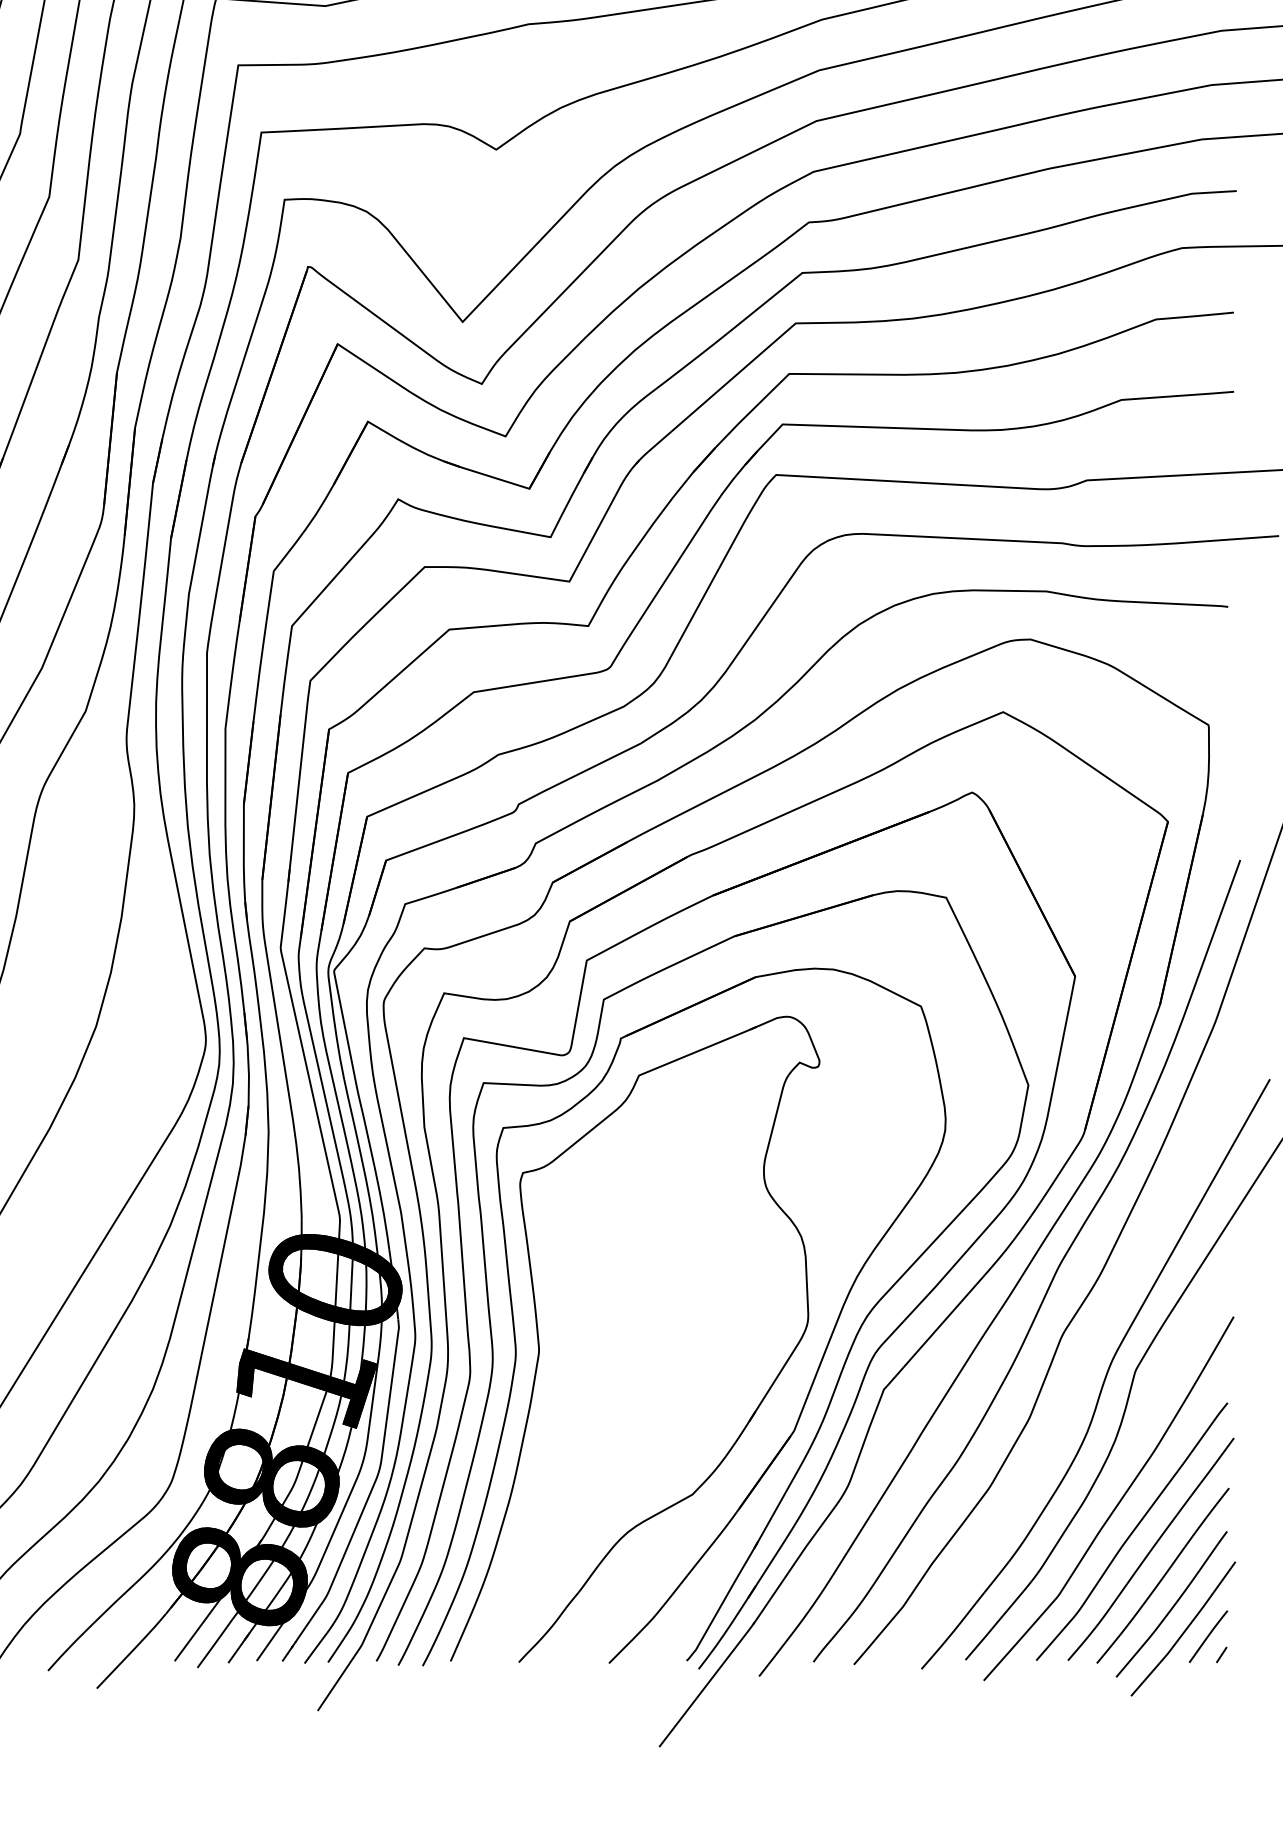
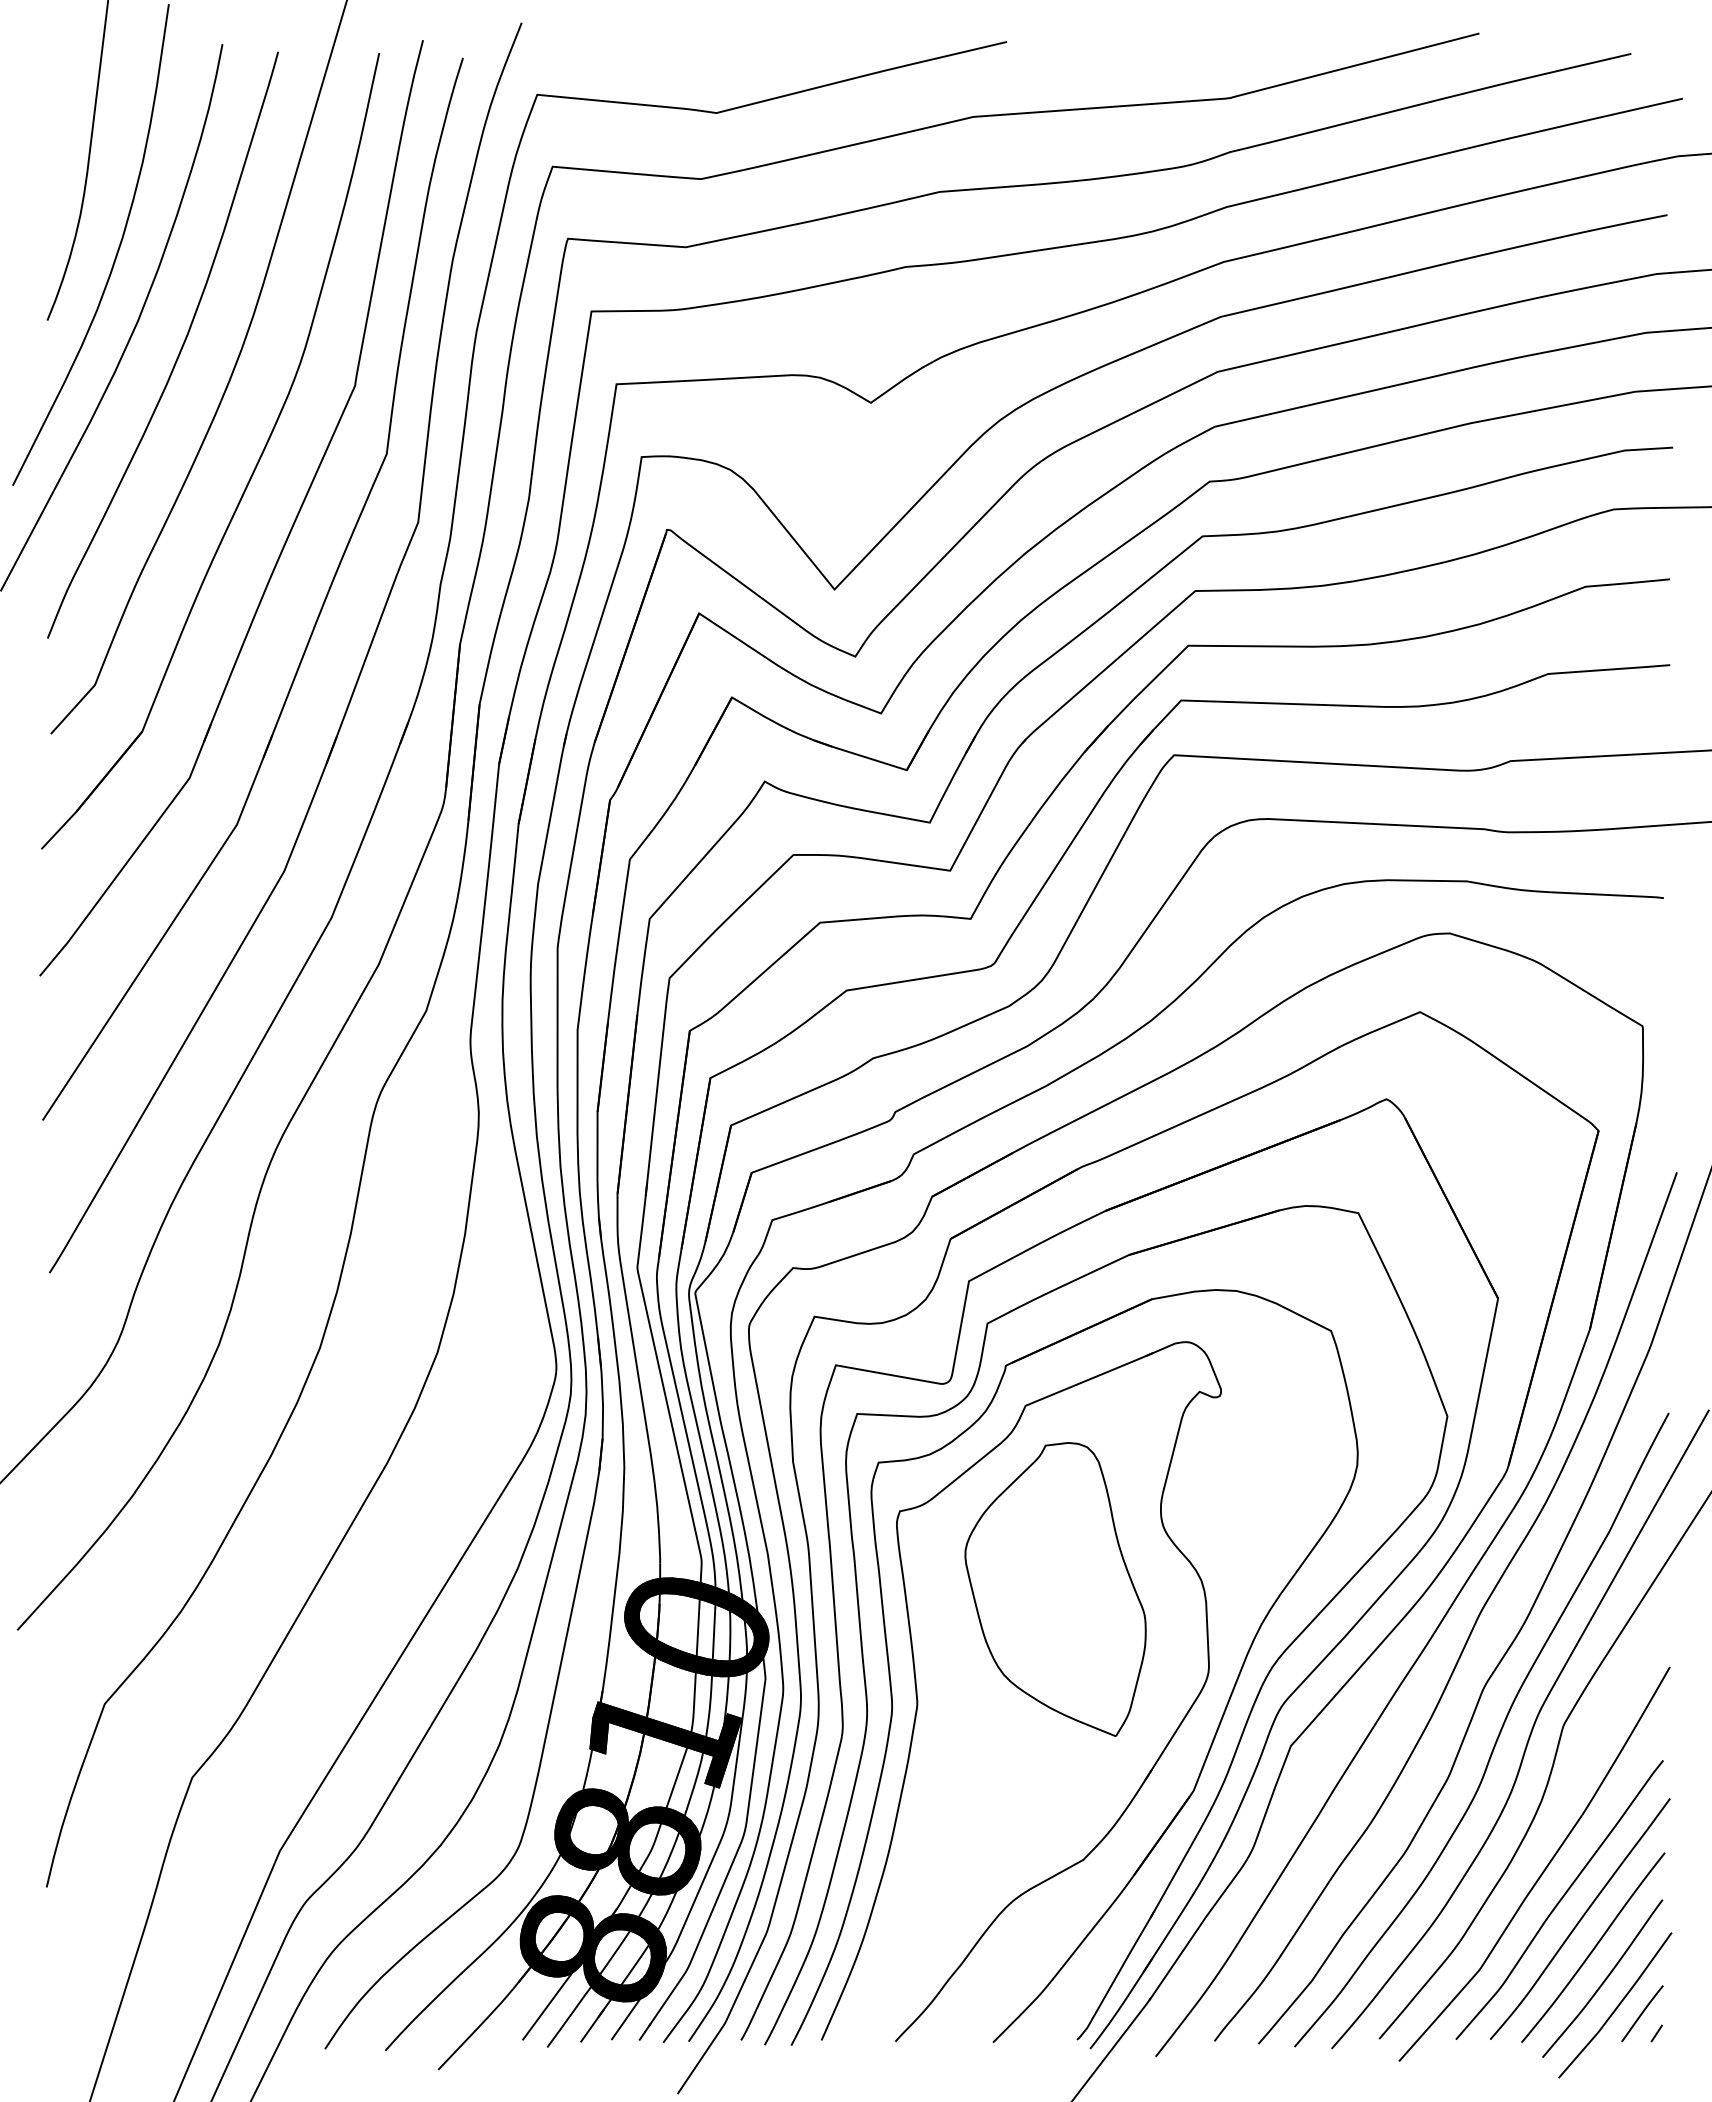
part: (666, 1245) -> (1055, 1589), added
curve: (1075, 1378) -> (1498, 1733), added

